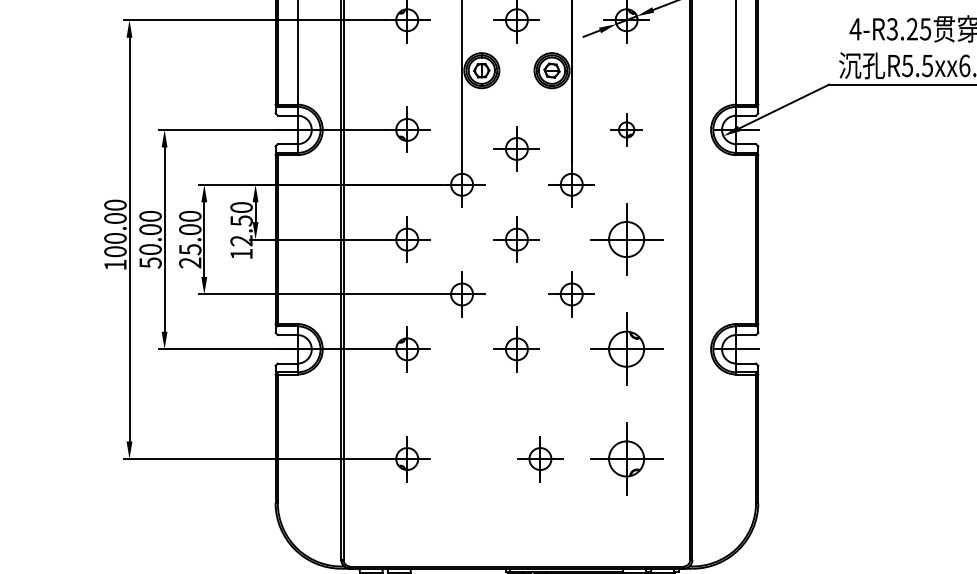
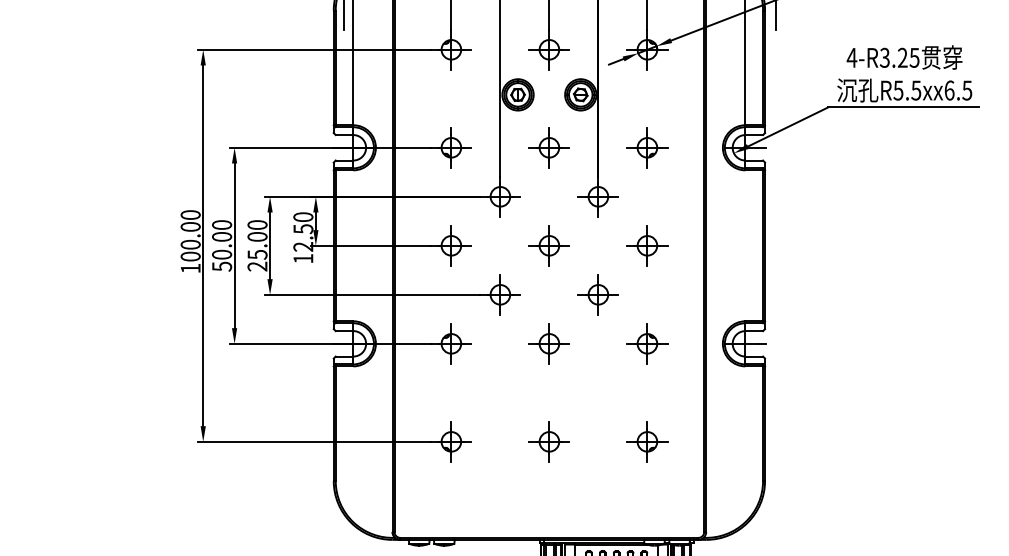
part: (626, 129) -> (647, 147), size x1.43
part: (515, 148) -> (548, 147), moved
part: (626, 239) -> (647, 245), size x0.62
part: (626, 348) -> (647, 343), size x0.62
part: (539, 458) -> (548, 441), moved
part: (626, 458) -> (647, 441), size x0.62

